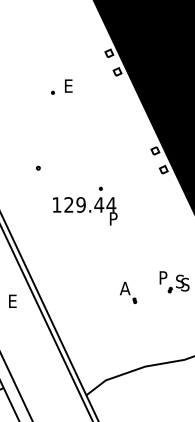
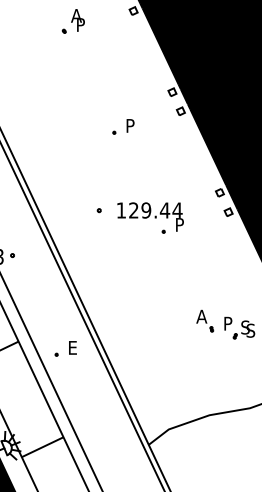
text: (69, 85) -> (131, 125), E -> P
text: (85, 210) -> (150, 216), moved
part: (128, 292) -> (205, 320), moved

